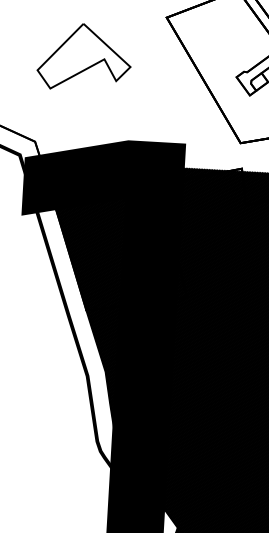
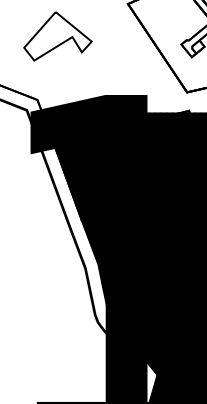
part: (84, 57) -> (57, 36), moved

